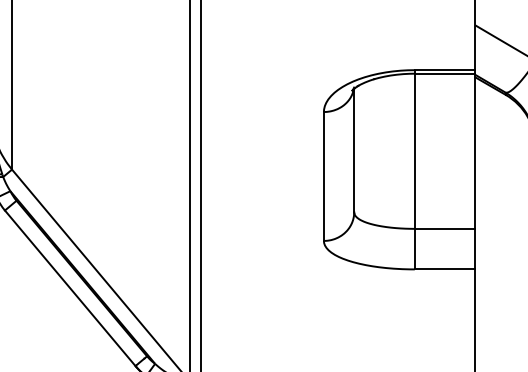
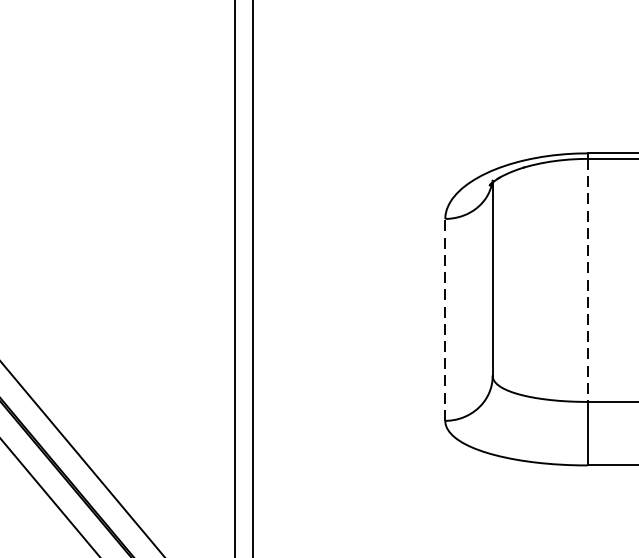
line: (414, 151) -> (587, 280), solid -> dashed
line: (323, 176) -> (444, 319), solid -> dashed

